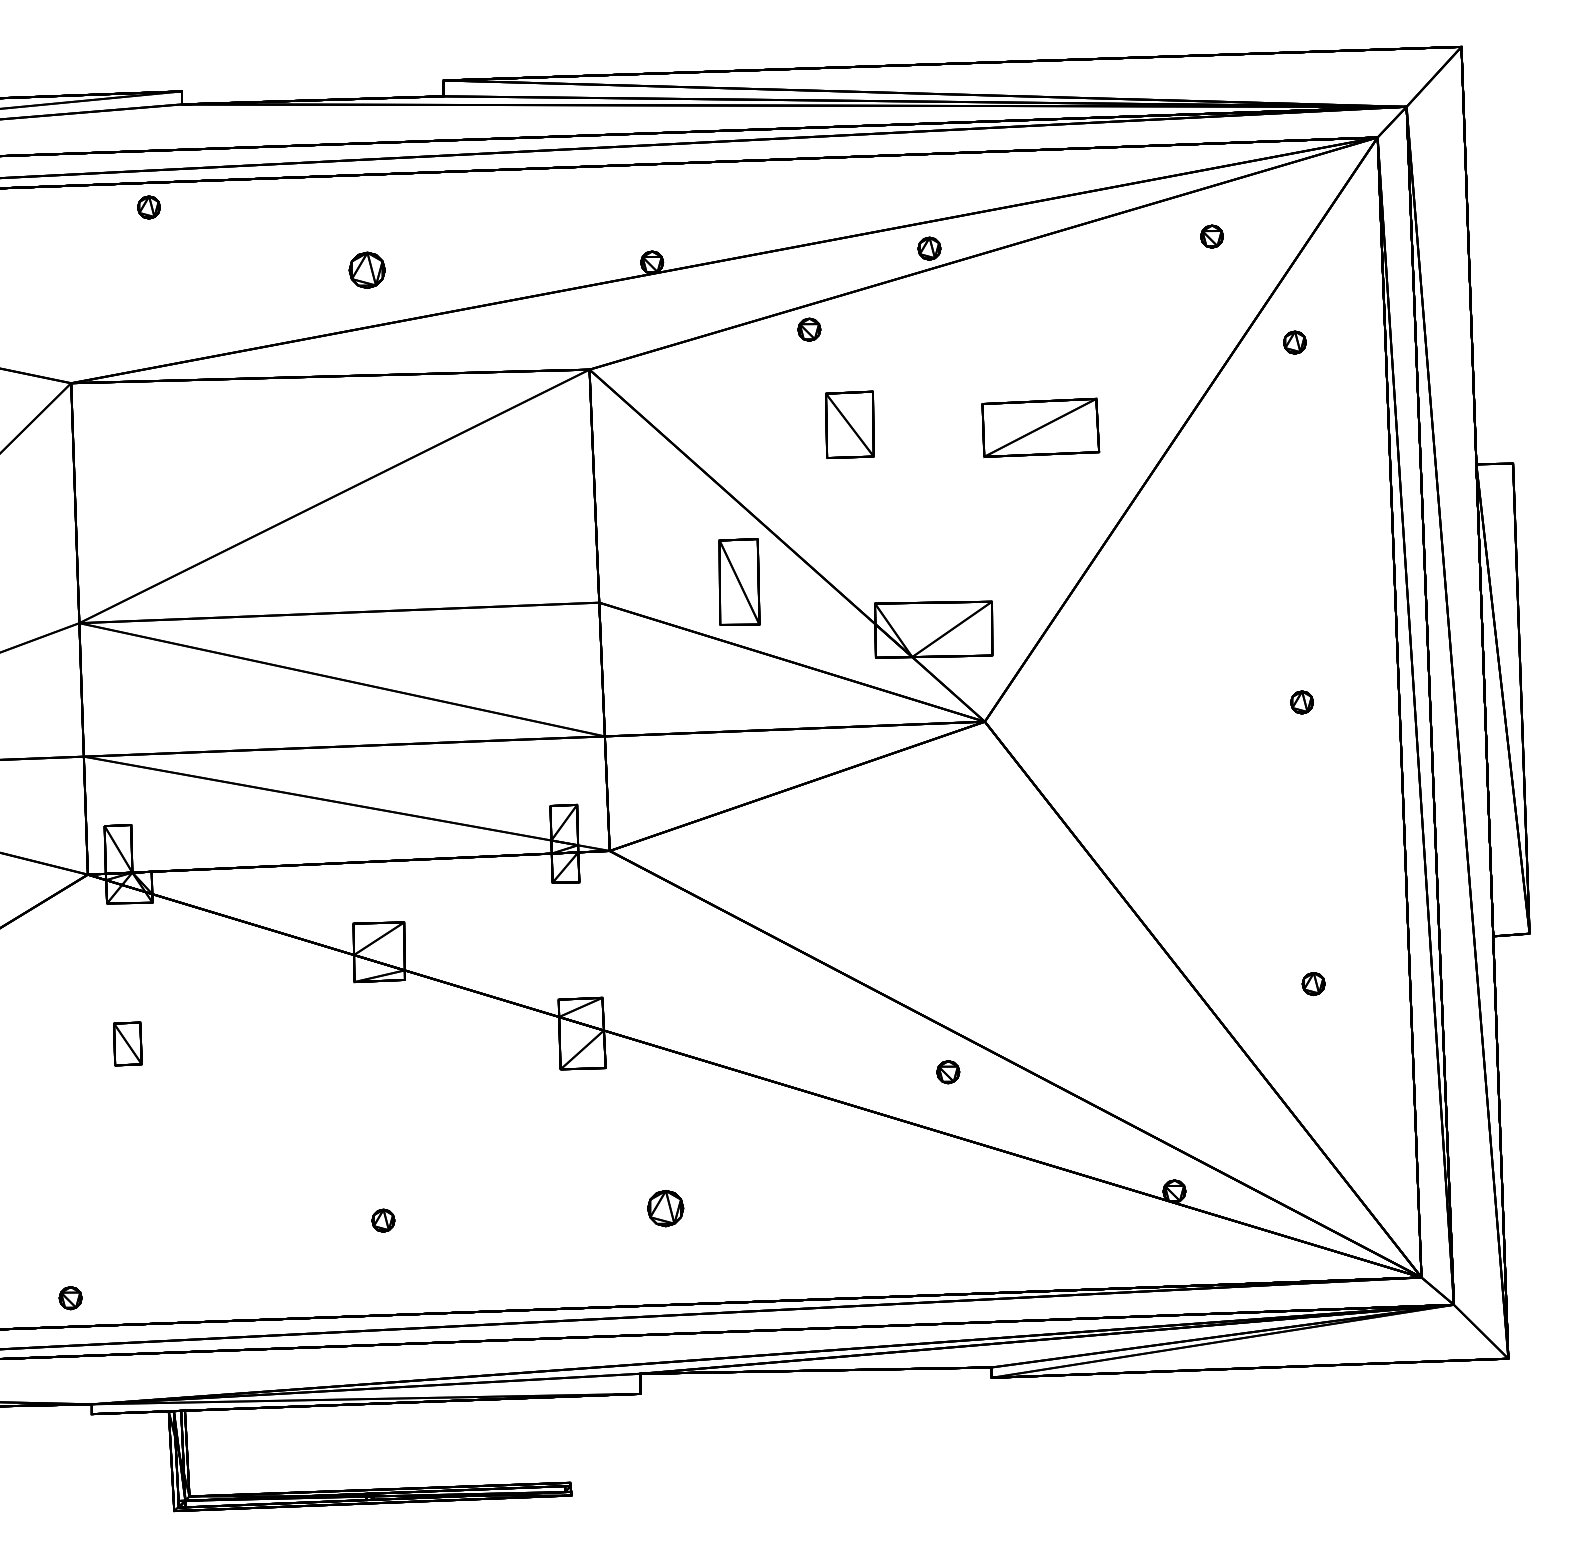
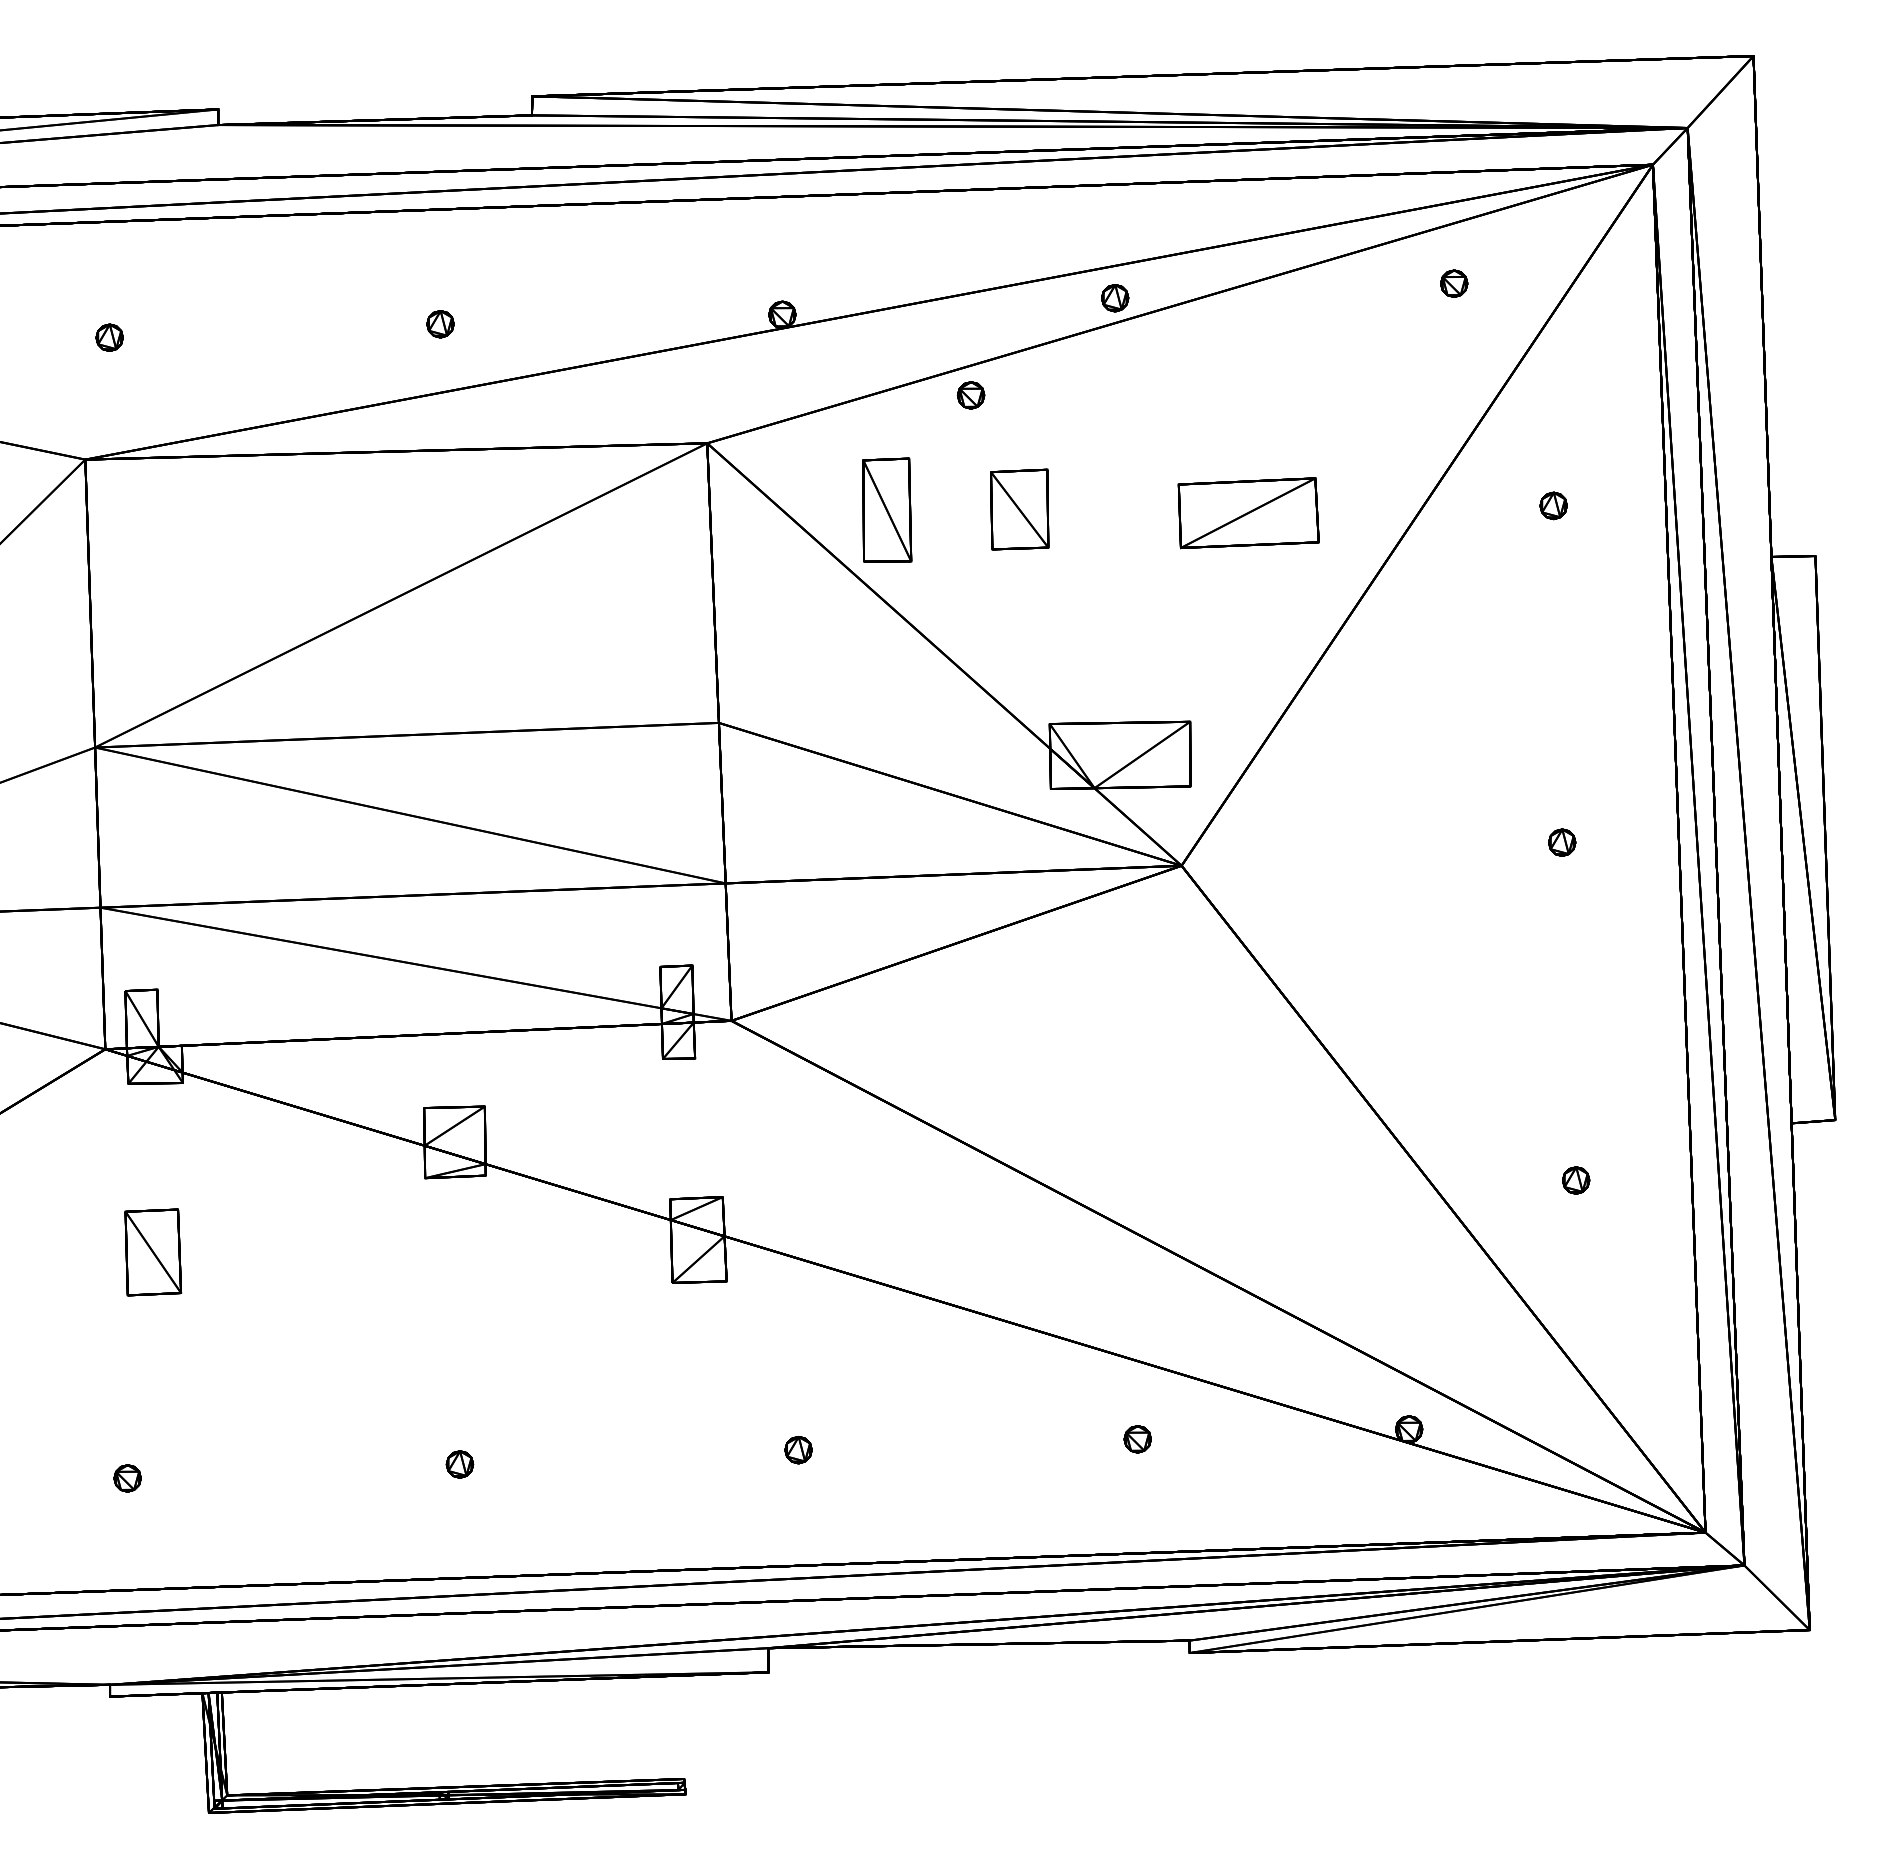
part: (148, 207) -> (109, 337), moved
part: (367, 270) -> (440, 324), size x0.62
part: (1294, 342) -> (1553, 505), moved
part: (739, 581) -> (887, 509), moved
part: (128, 1044) -> (153, 1252), size x1.67
part: (948, 1072) -> (1137, 1439), moved
part: (665, 1209) -> (798, 1450), size x0.62
part: (70, 1298) -> (127, 1478), moved

